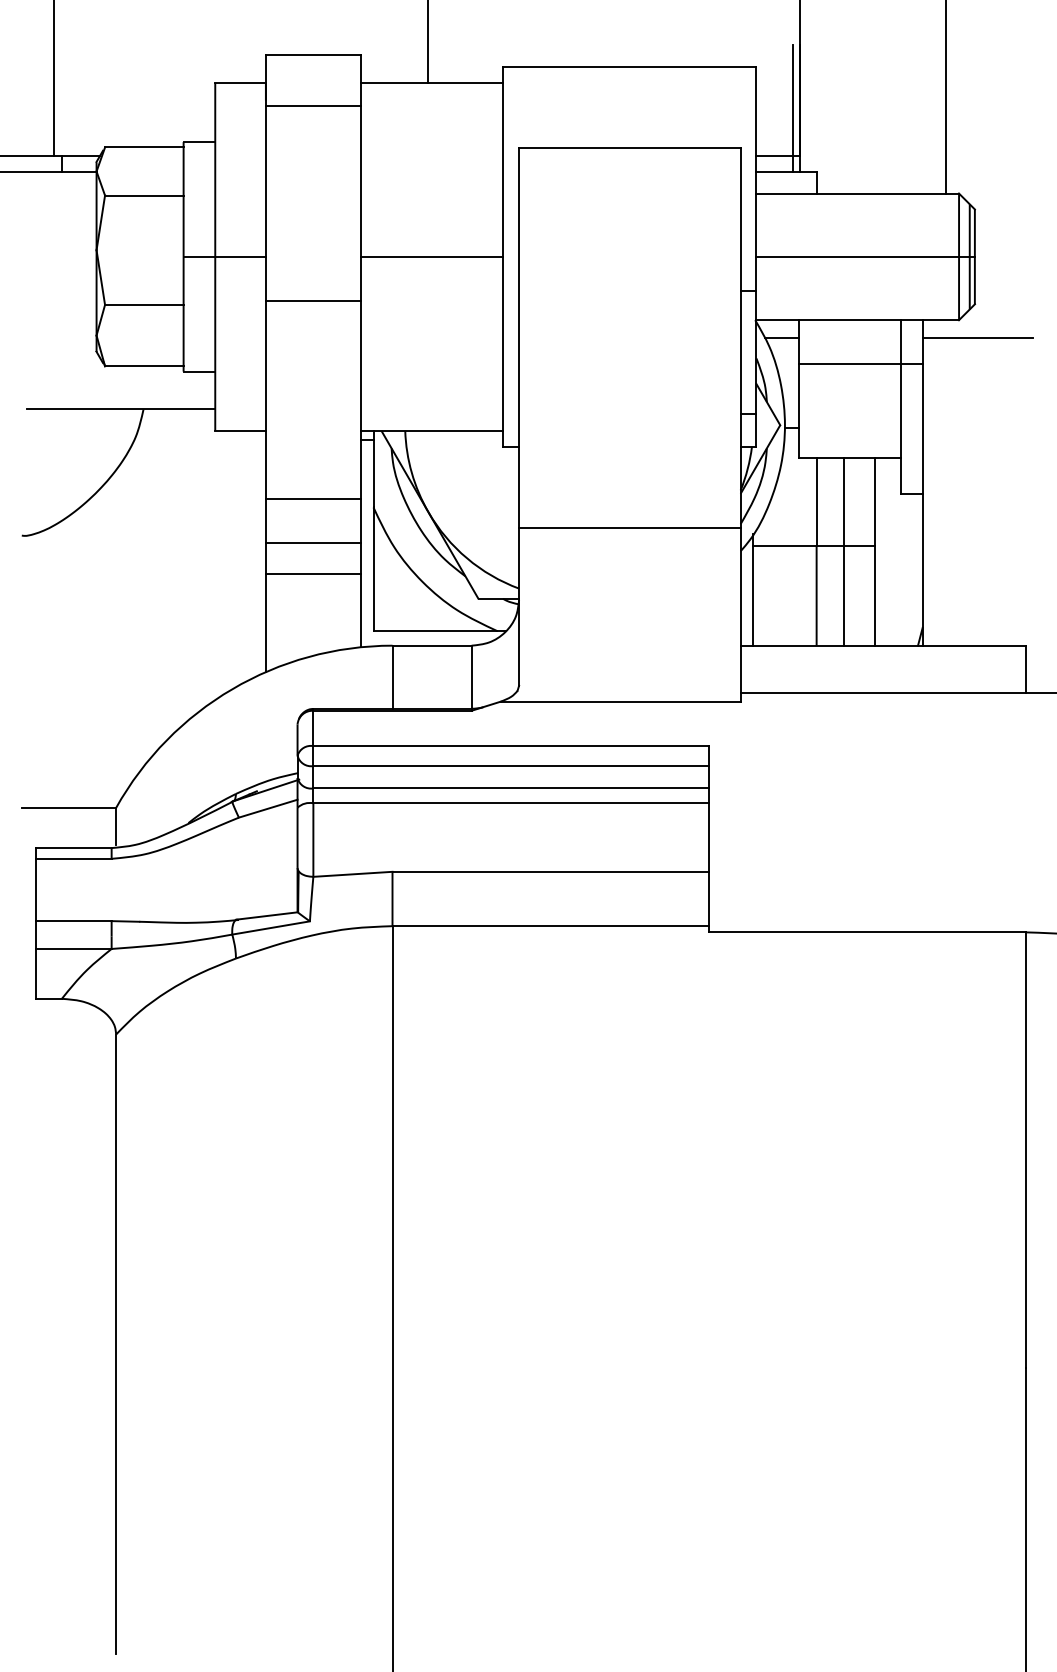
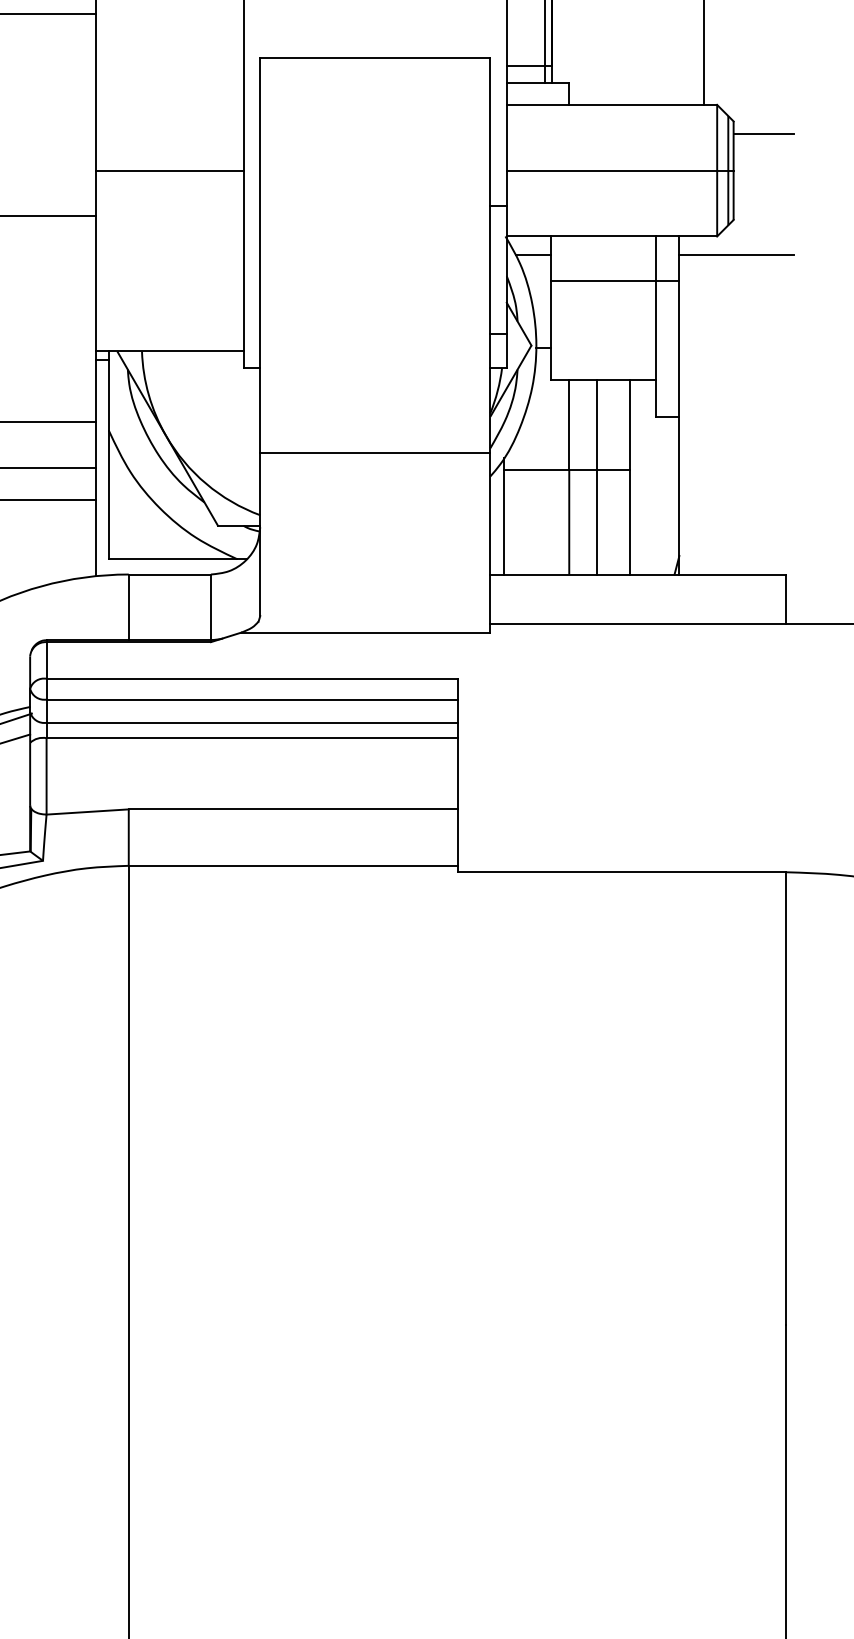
line: (1003, 221) -> (763, 133), added

